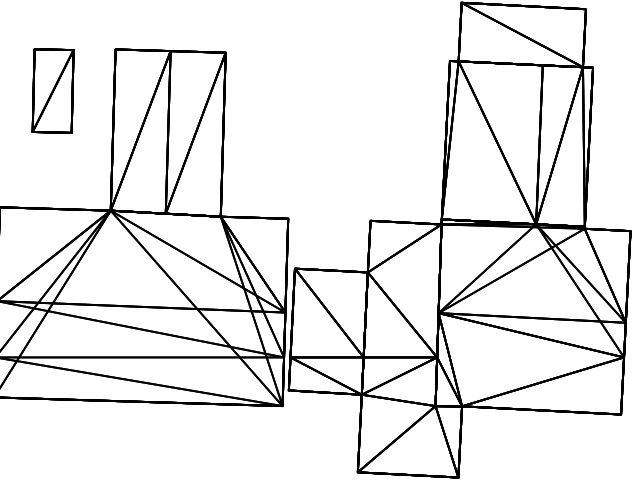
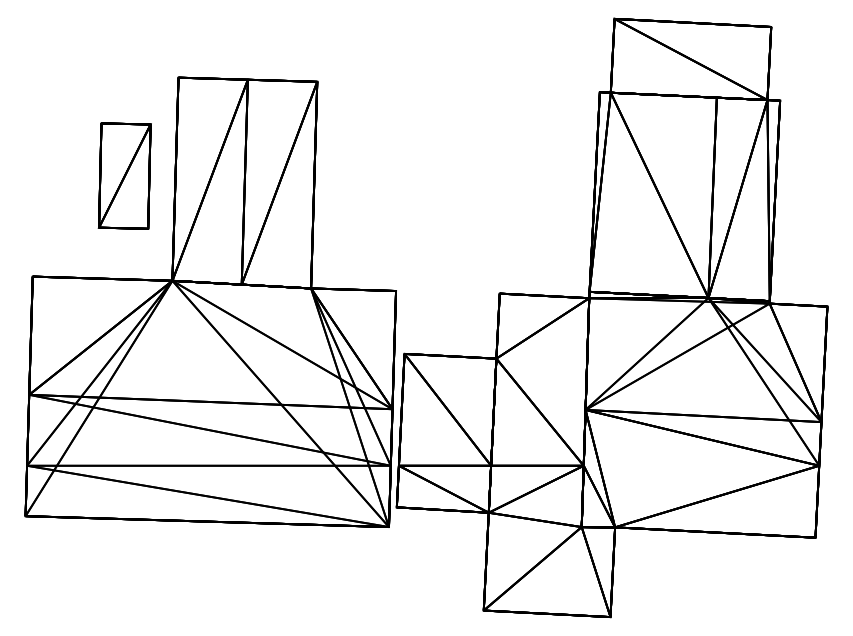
part: (52, 90) -> (124, 175), moved

